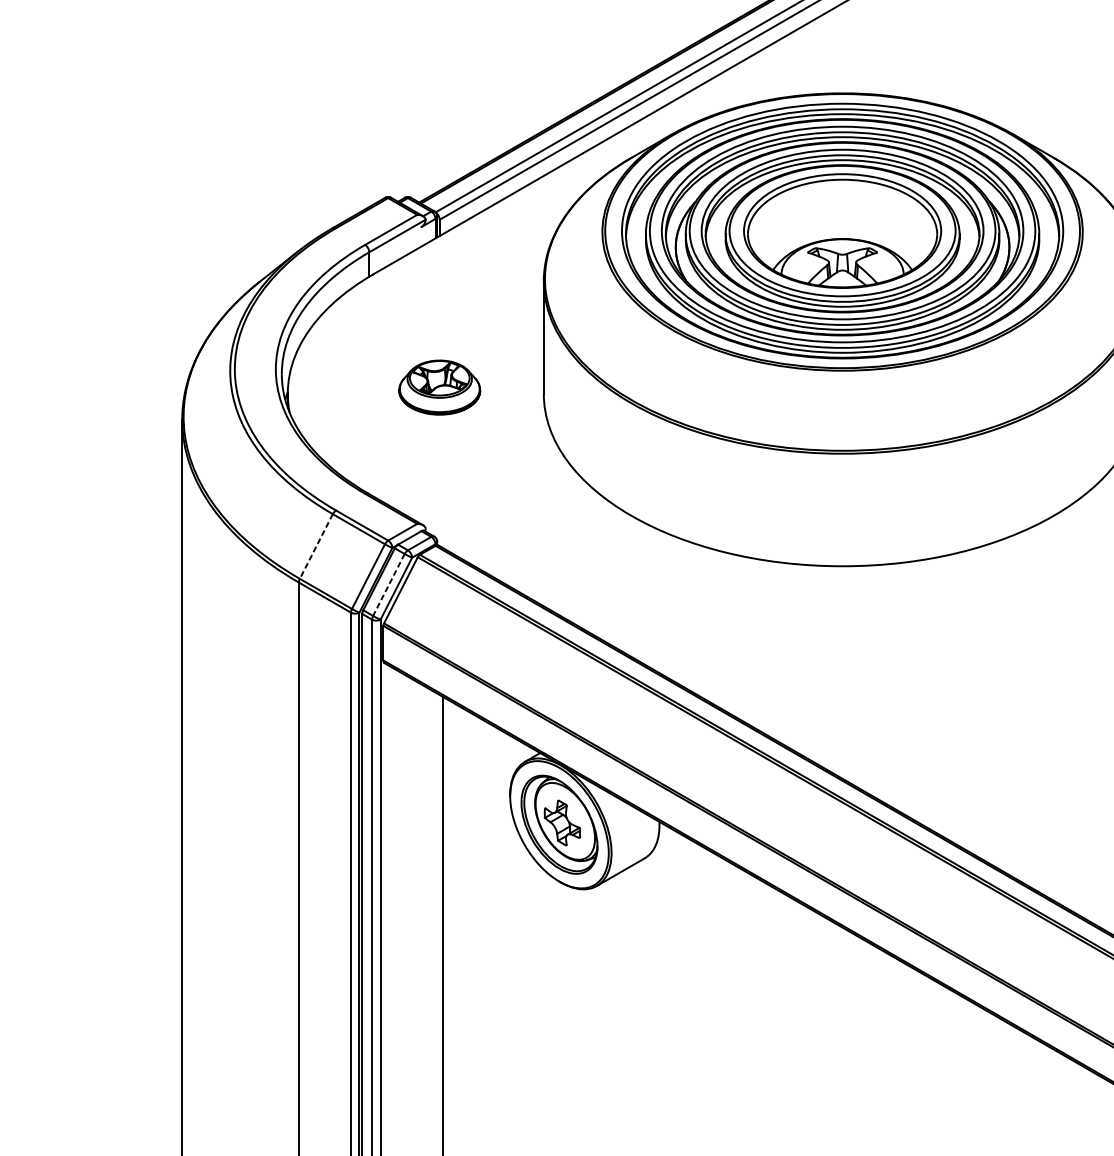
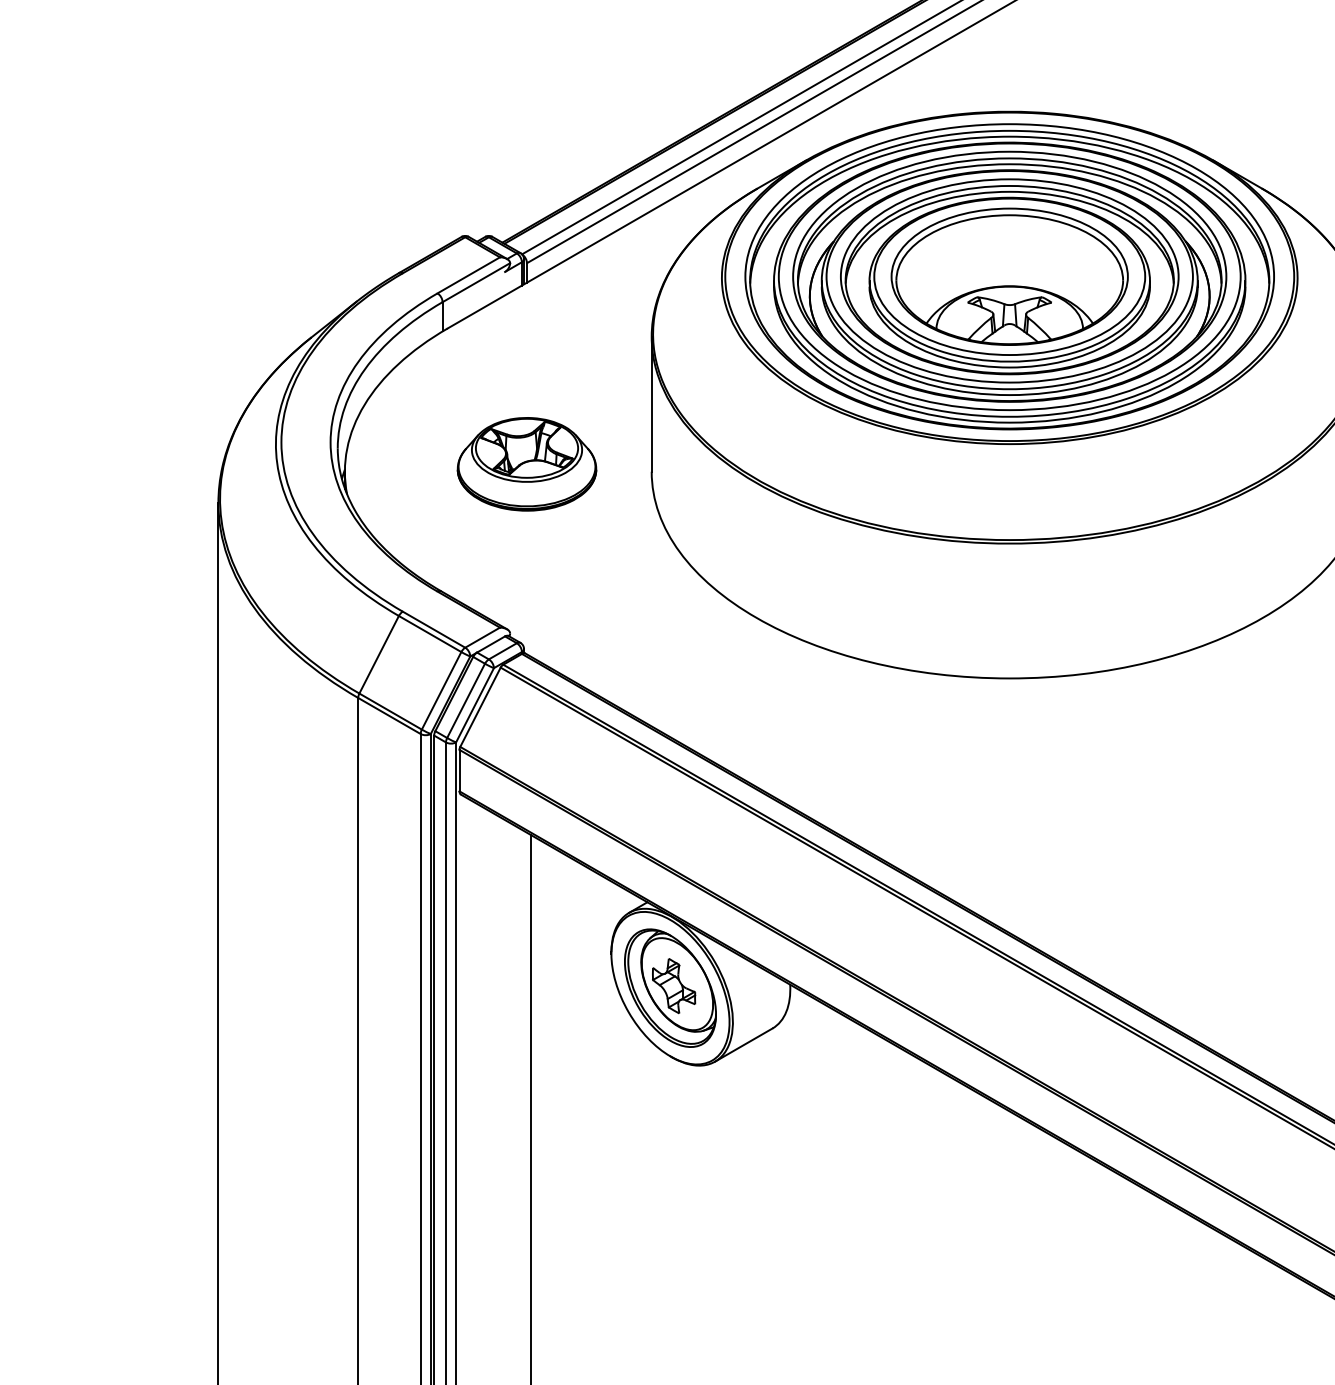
part: (439, 387) -> (526, 464), size x1.43
line: (316, 546) -> (379, 654), dashed -> solid
line: (389, 584) -> (466, 700), dashed -> solid

